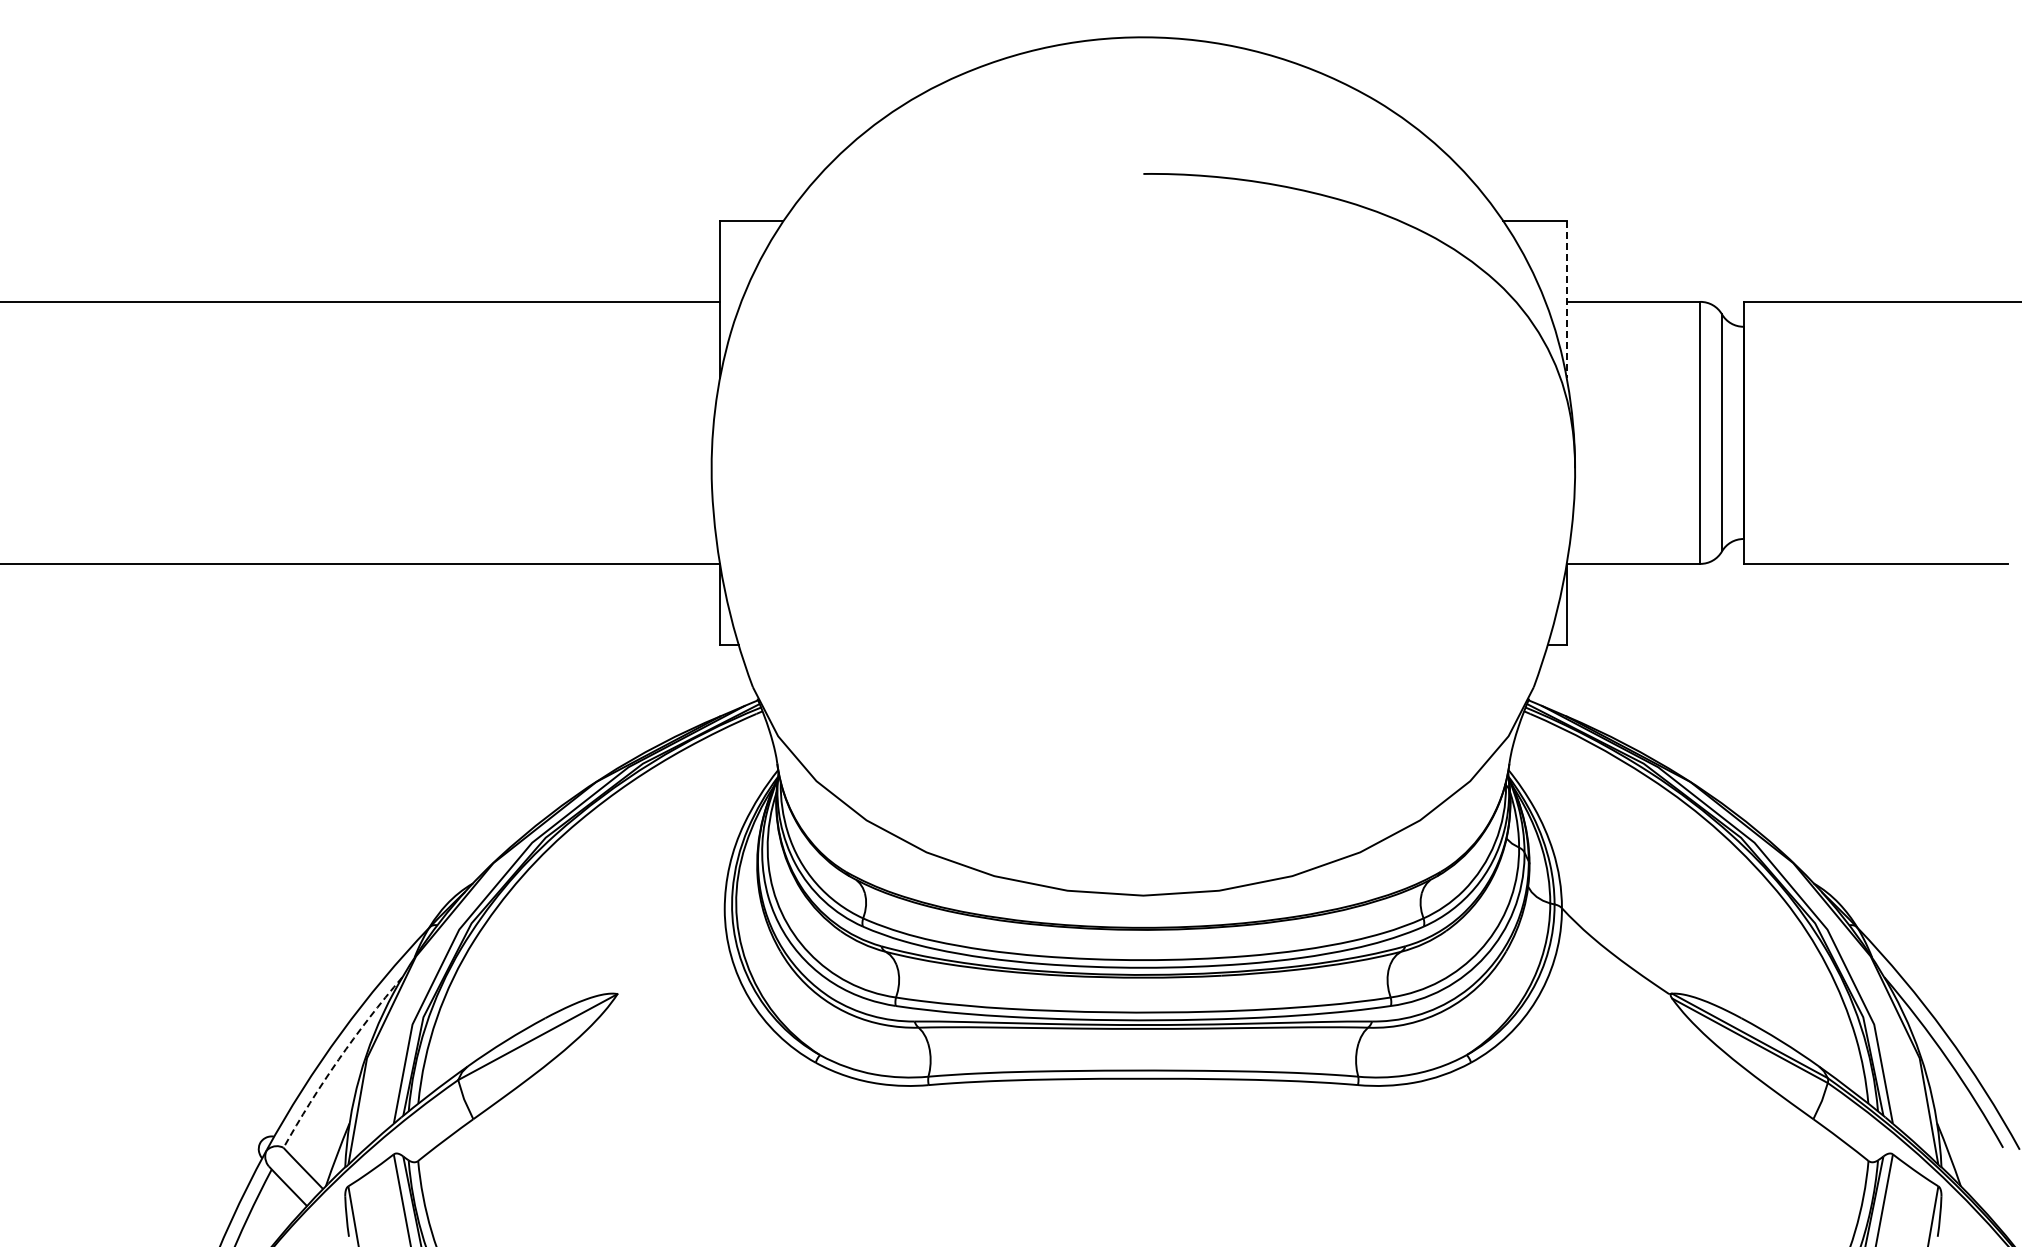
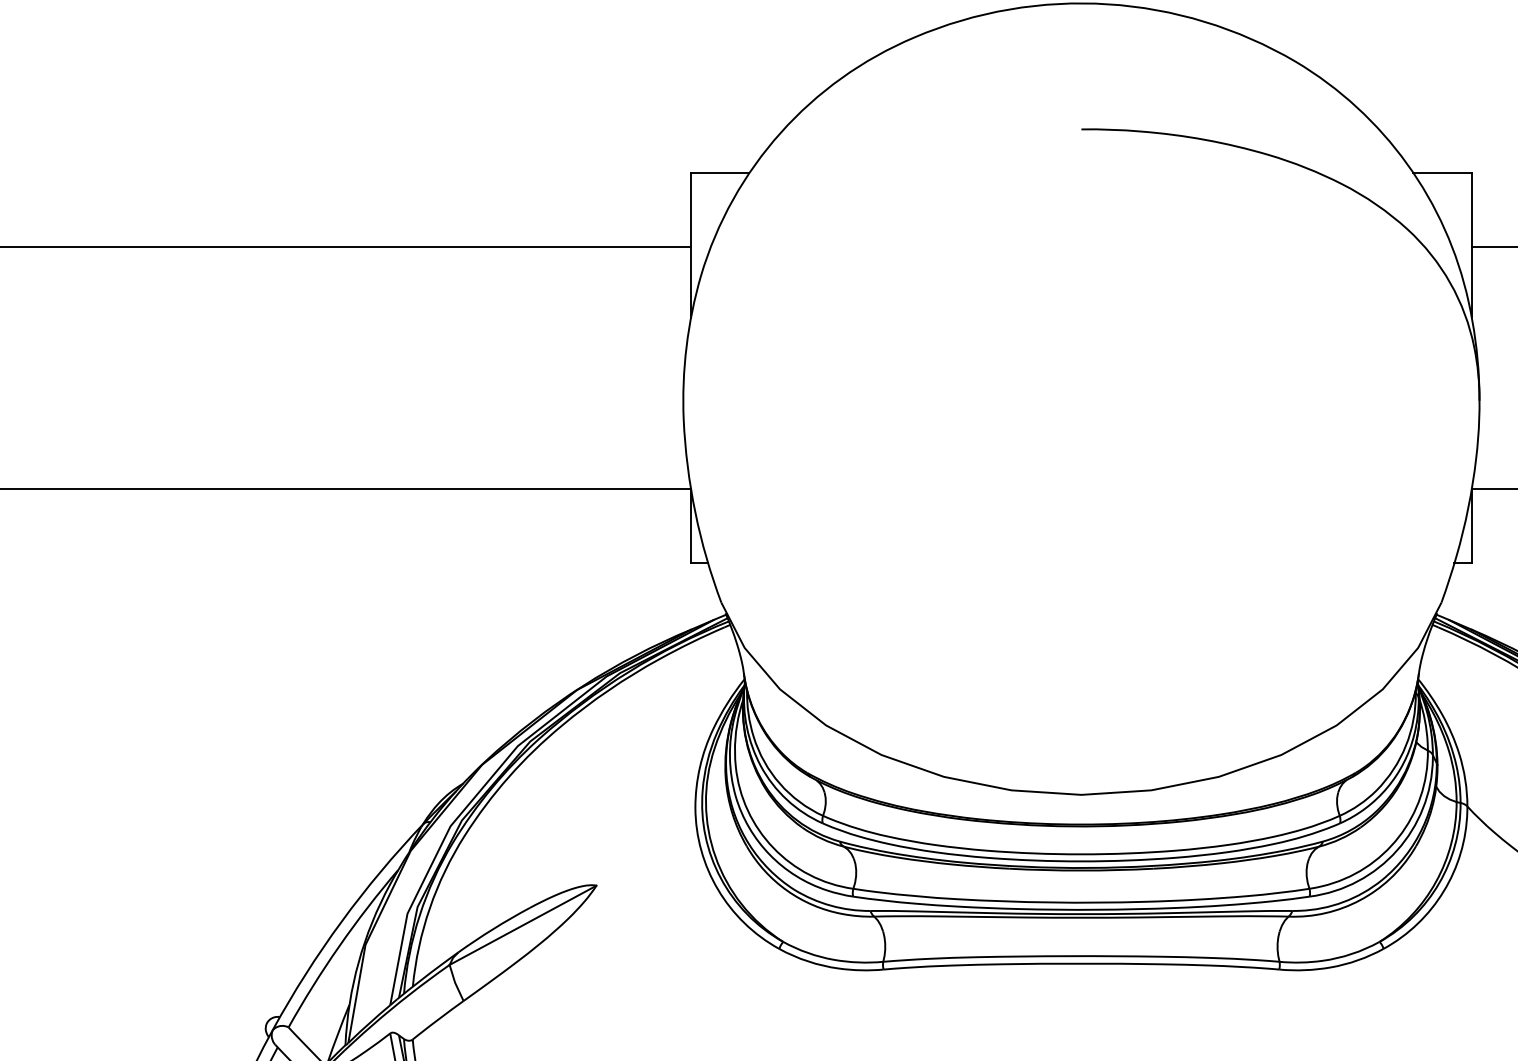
line: (1566, 300) -> (1471, 246), dashed -> solid
line: (338, 1059) -> (339, 945), dashed -> solid

